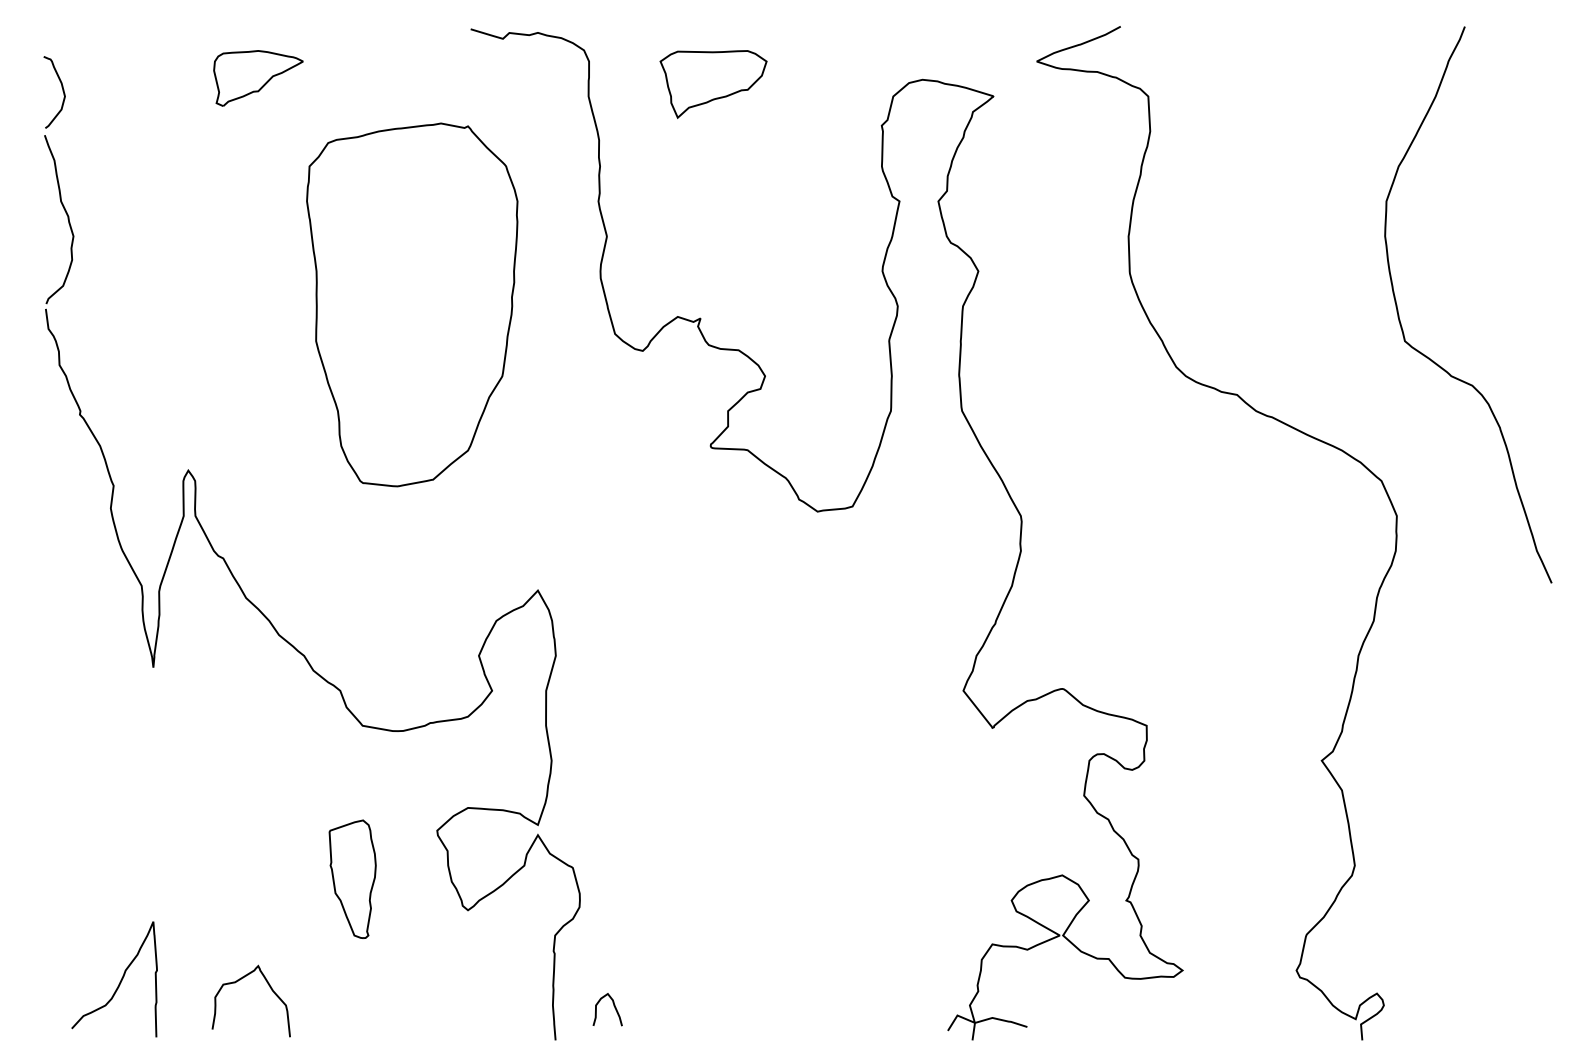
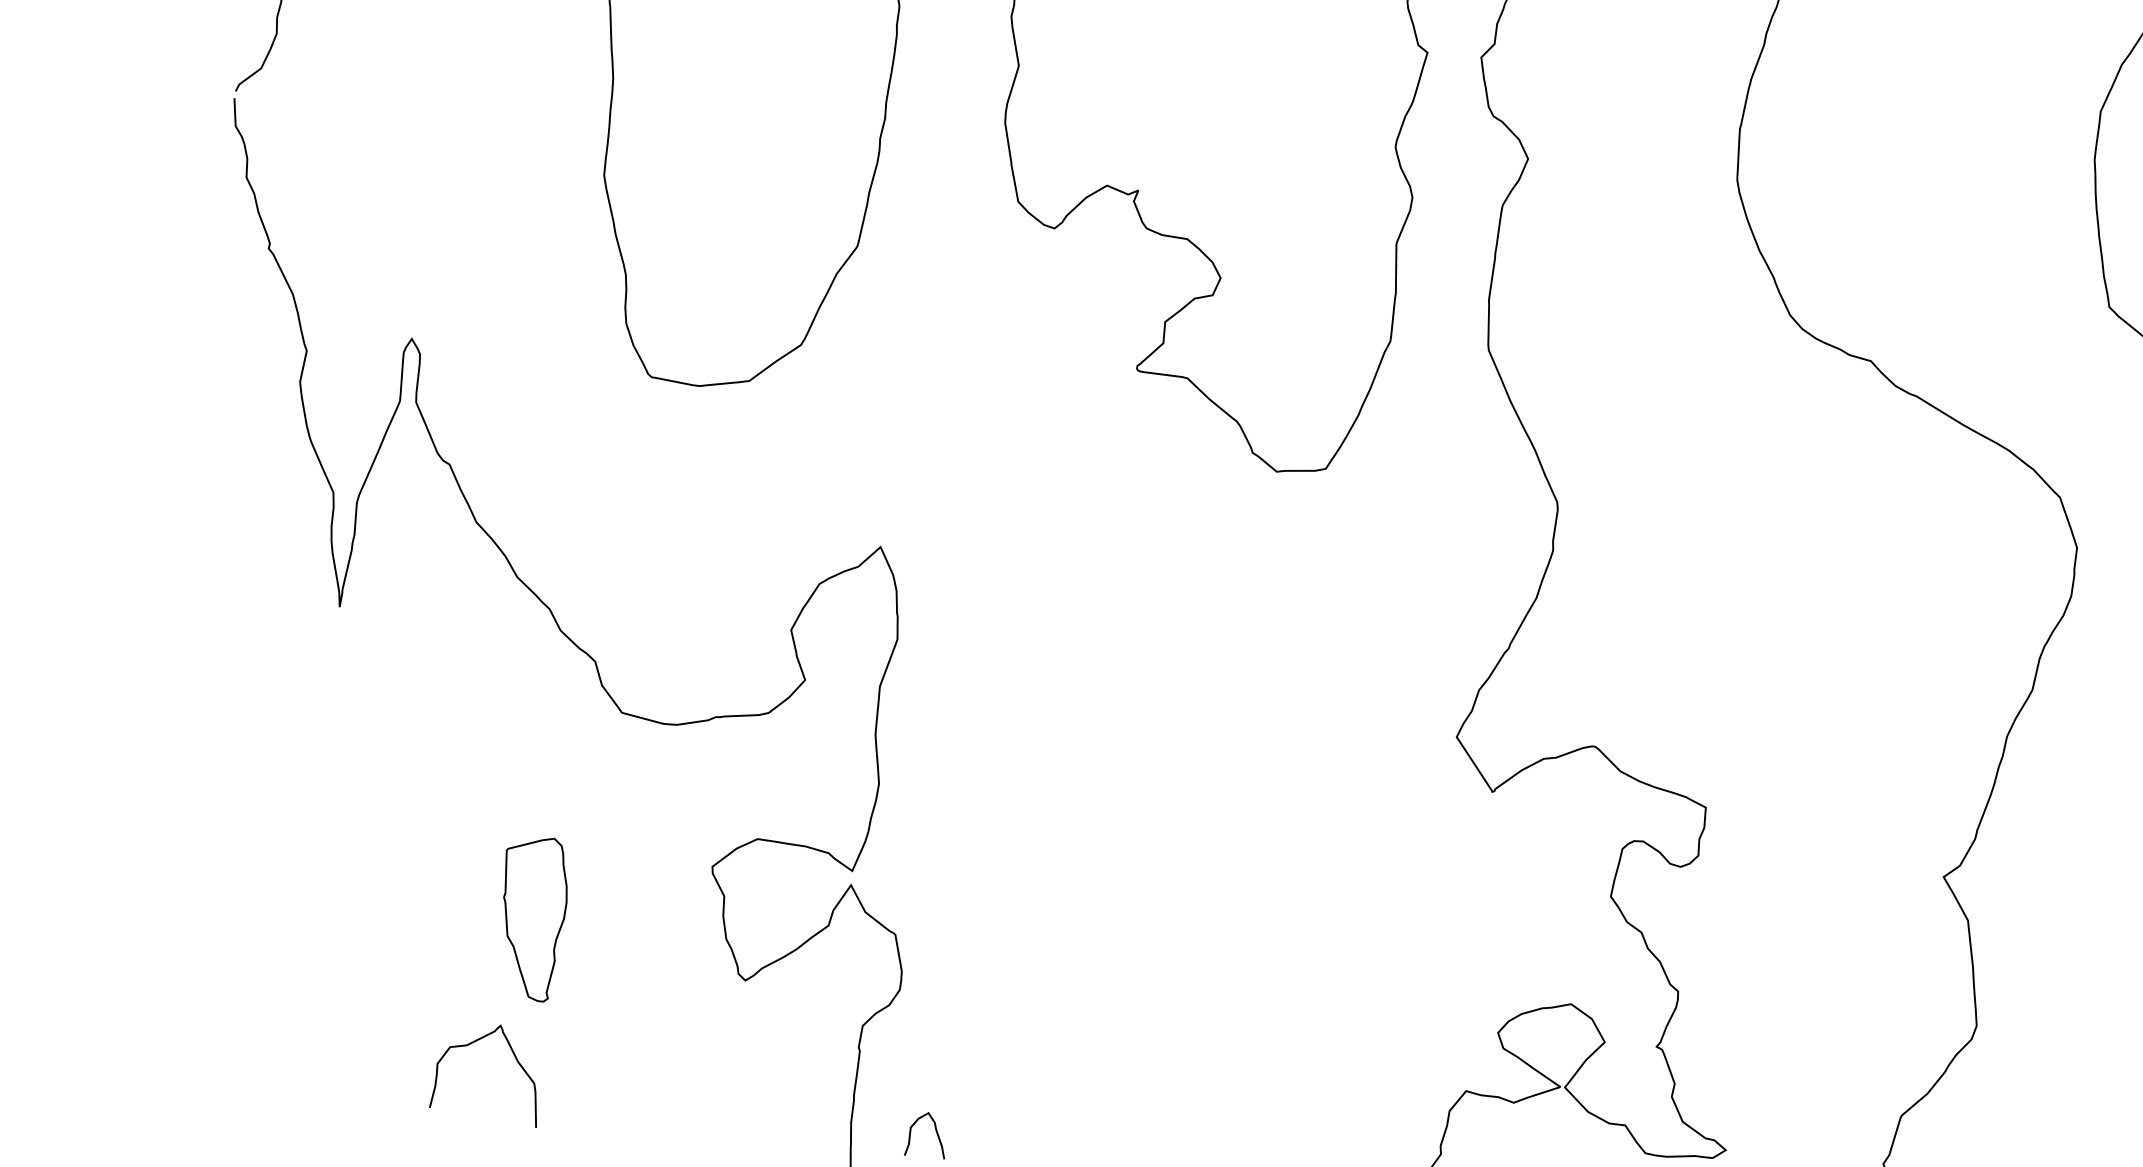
part: (352, 878) -> (532, 917), moved
curve: (240, 980) -> (474, 1043), moved
curve: (119, 982) -> (254, 1038), removed

